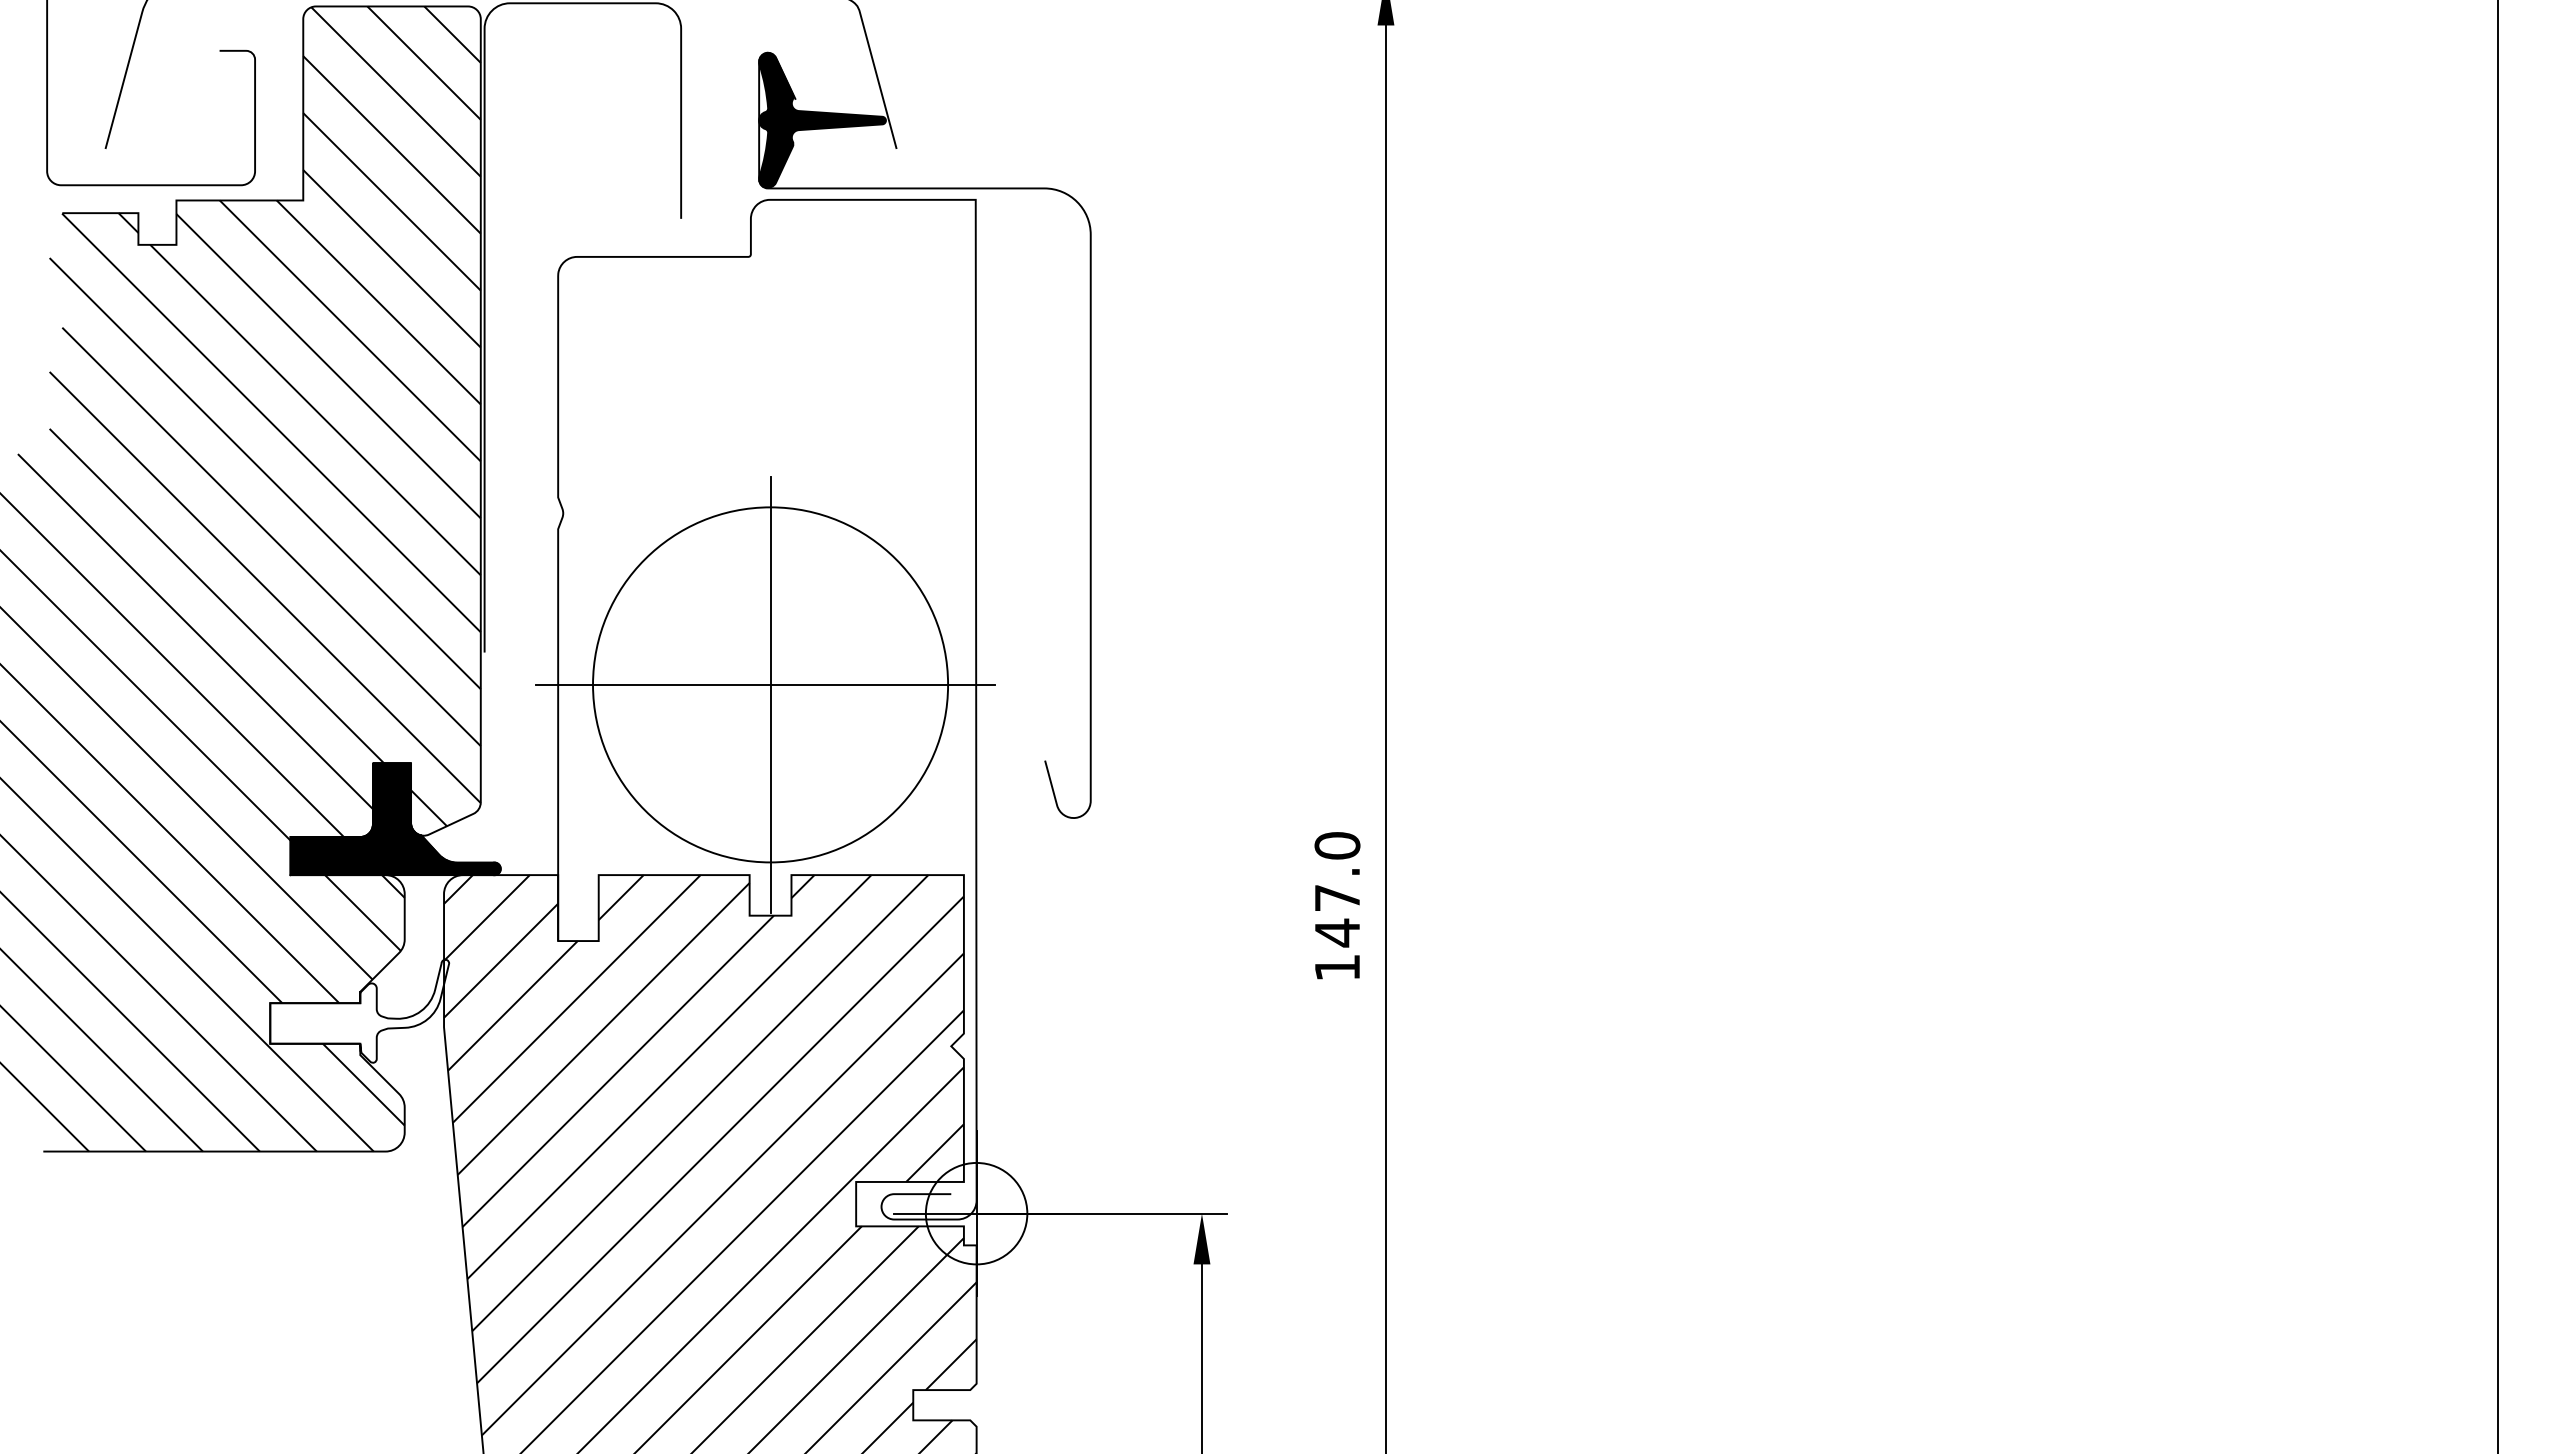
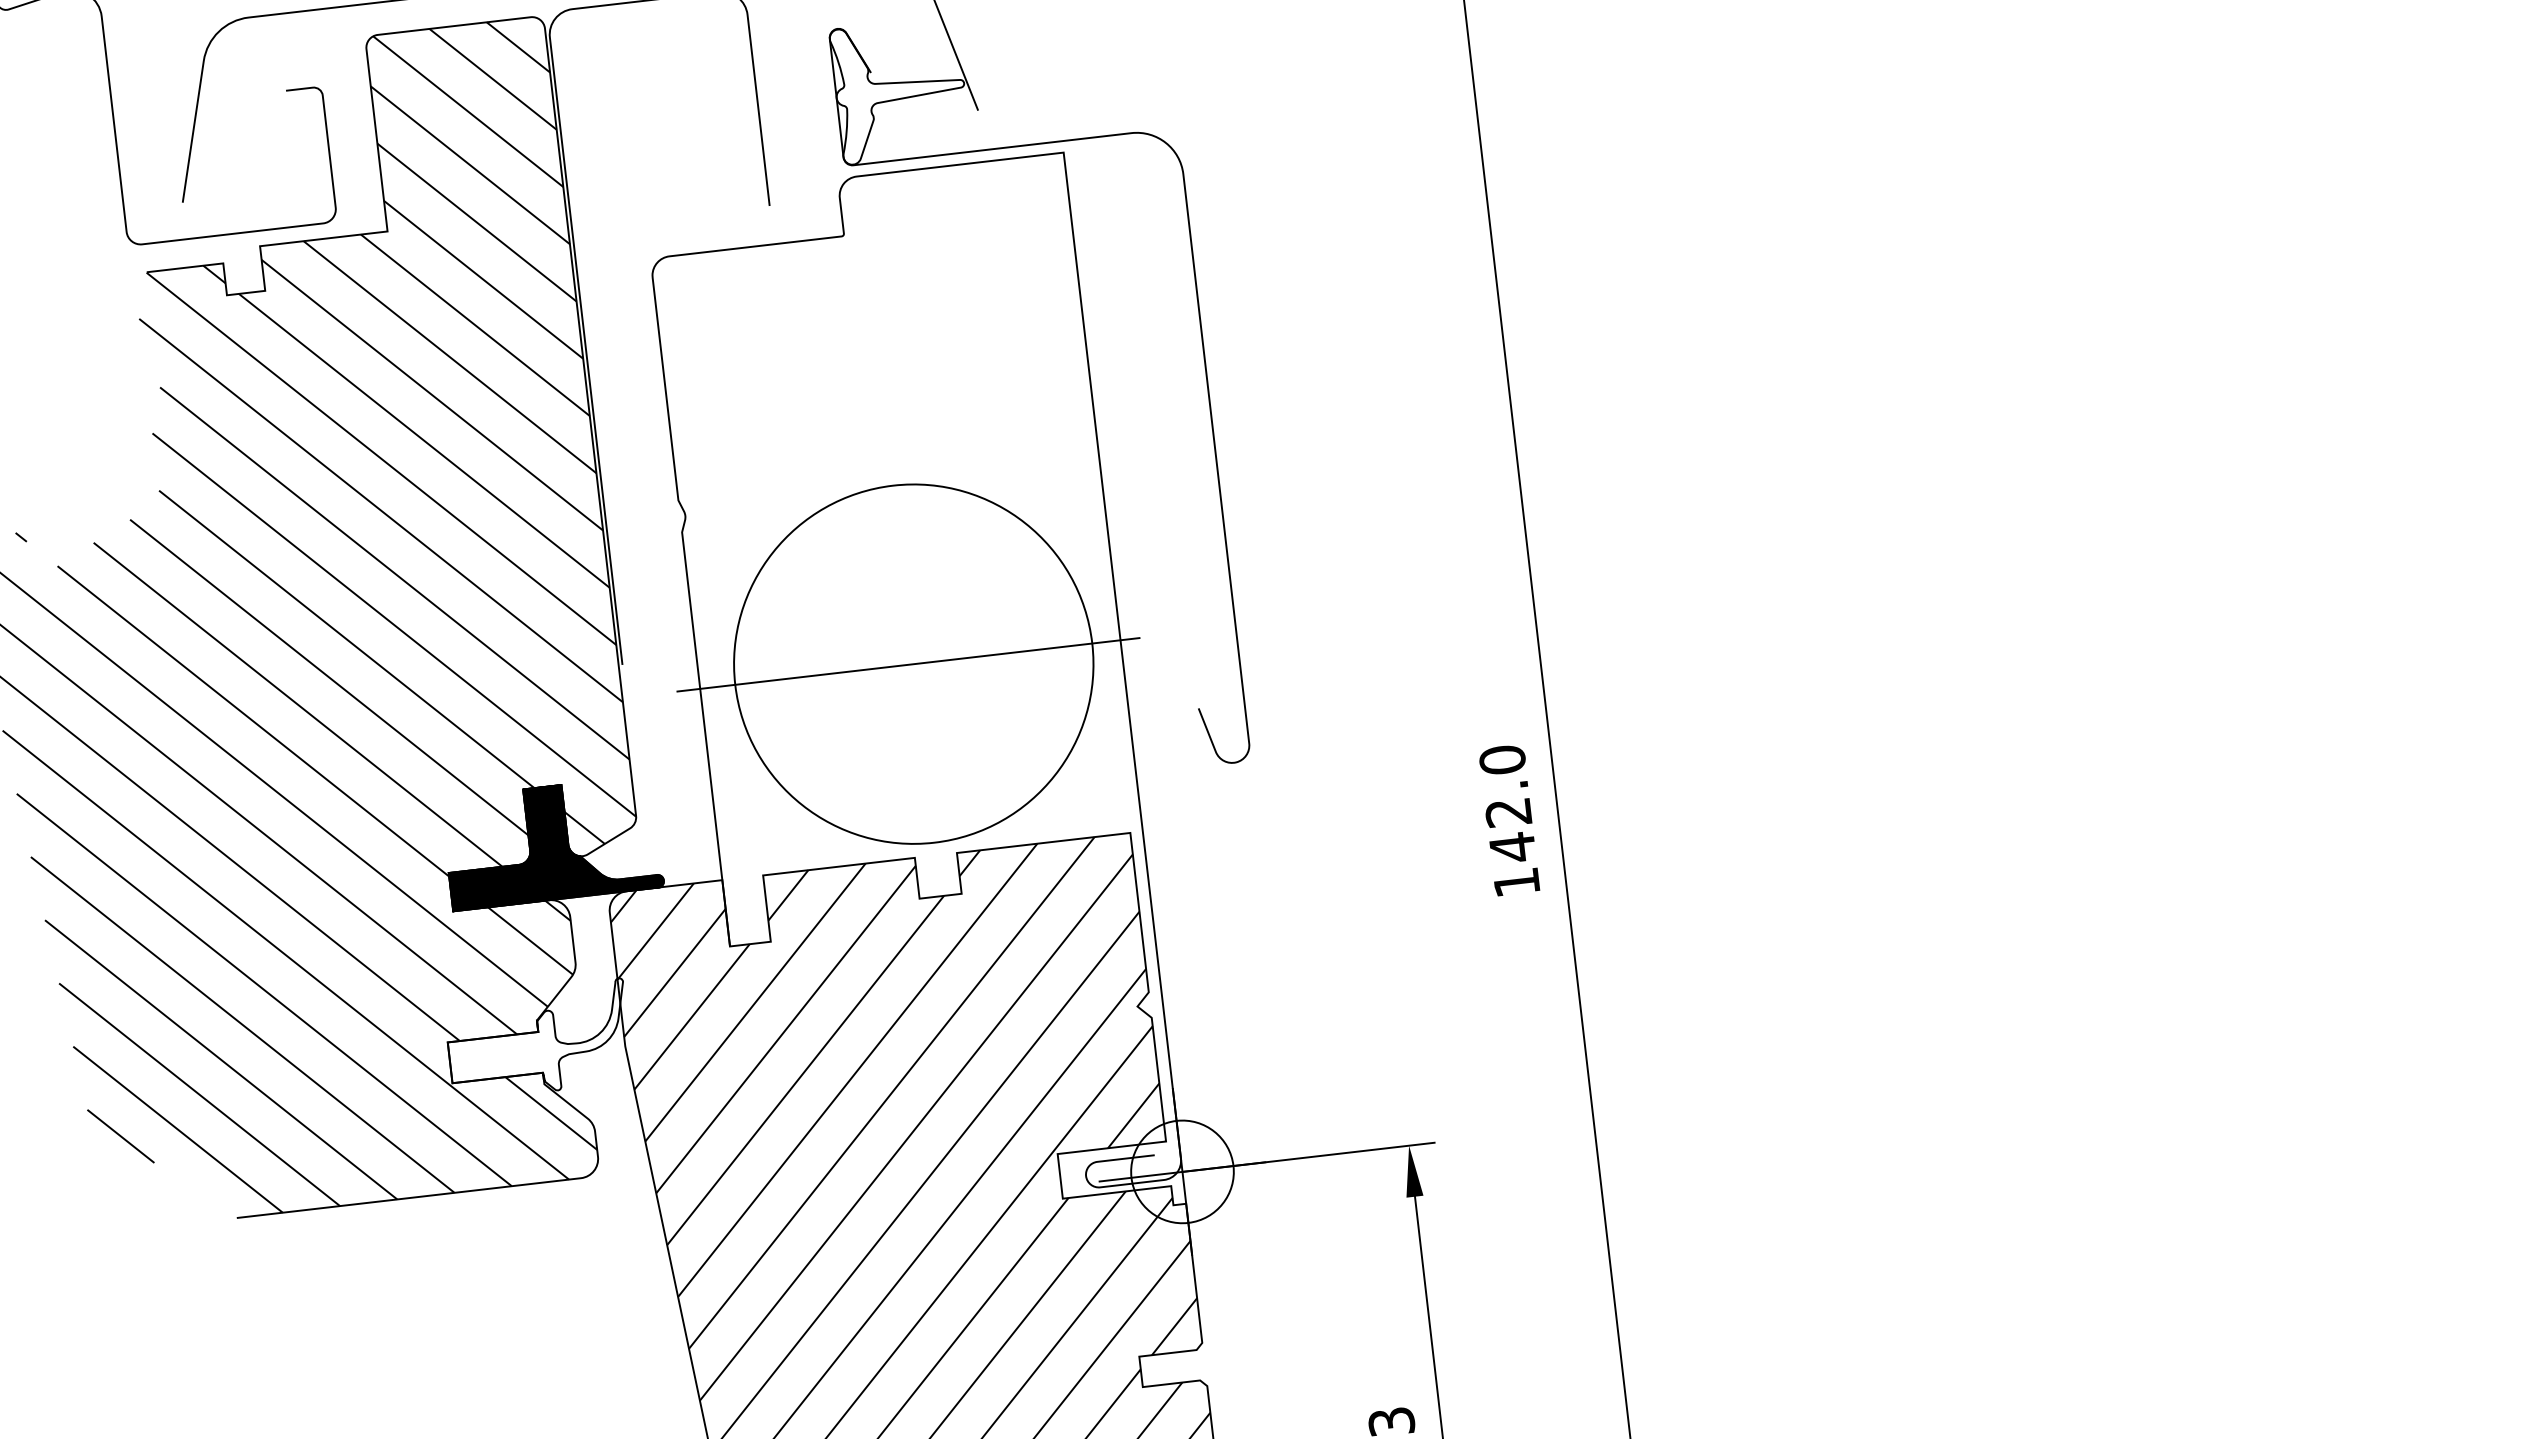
fill: (822, 120) -> (900, 90), removed
line: (770, 694) -> (914, 673), removed
text: (1336, 898) -> (1507, 813), 147.0 -> 142.0

